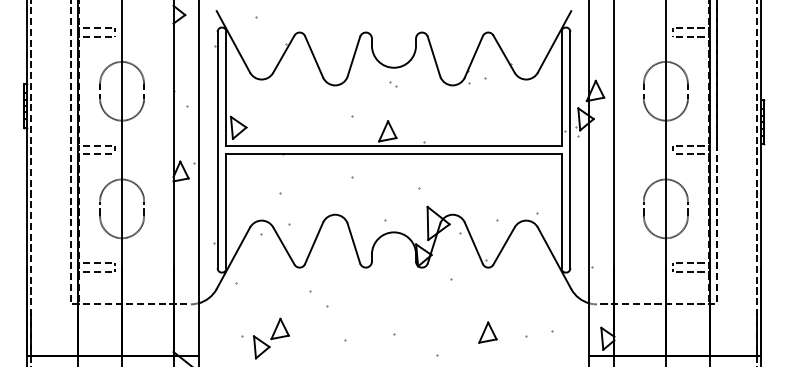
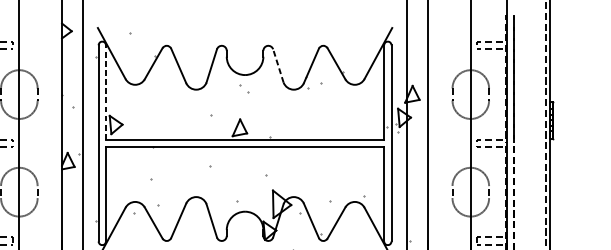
line: (433, 56) -> (277, 65), solid -> dashed
part: (393, 84) -> (244, 88), size x1.6
line: (226, 88) -> (106, 92), solid -> dashed

